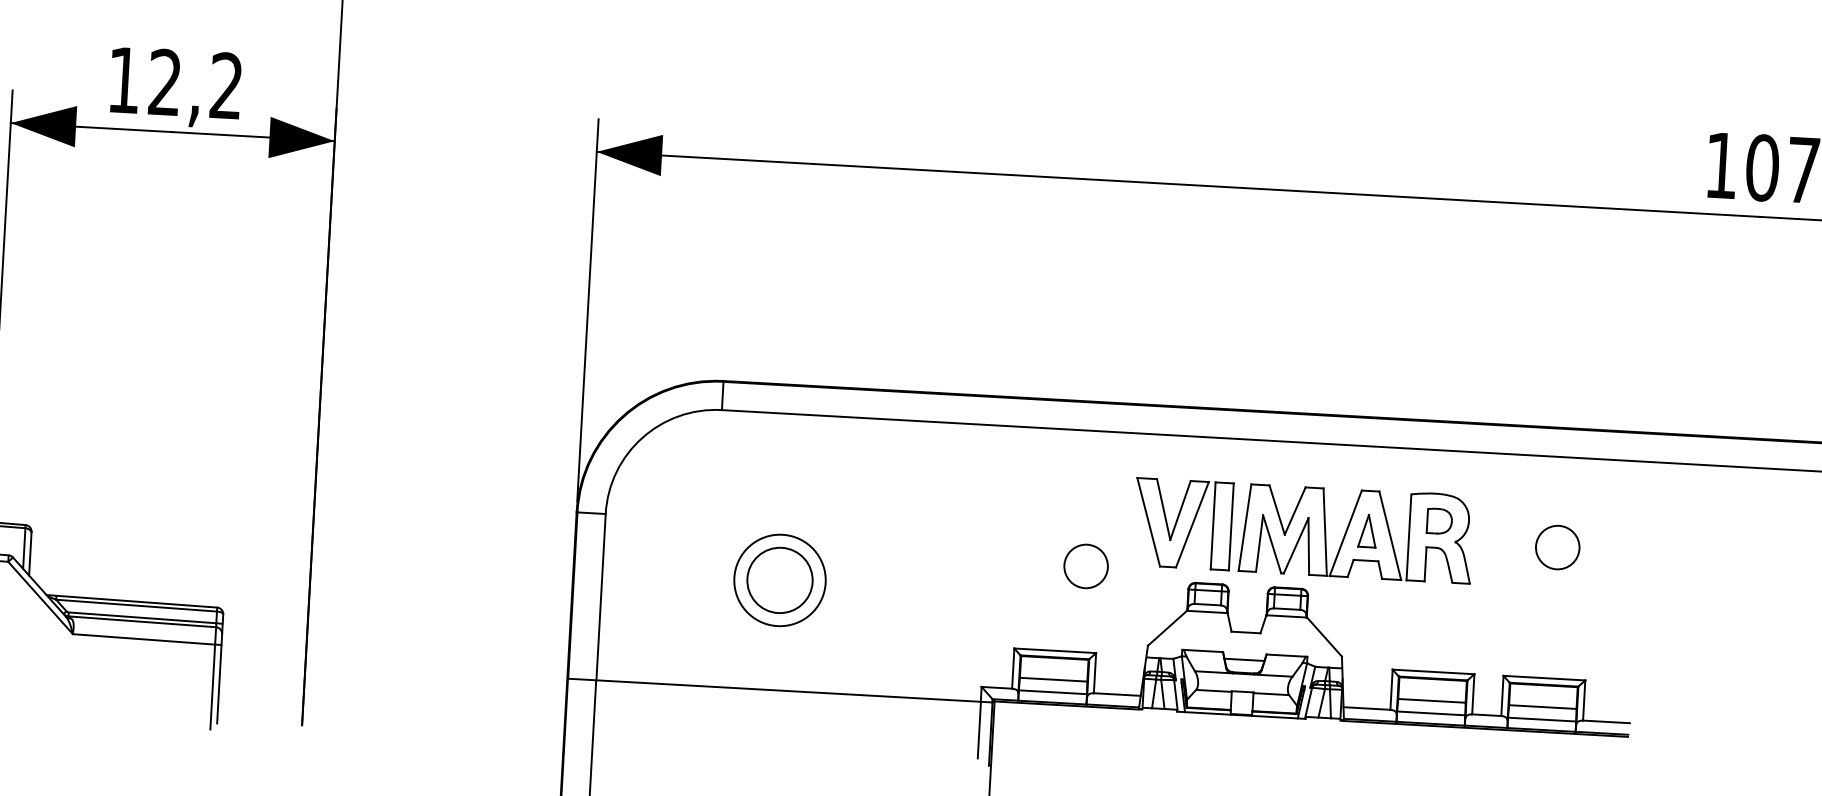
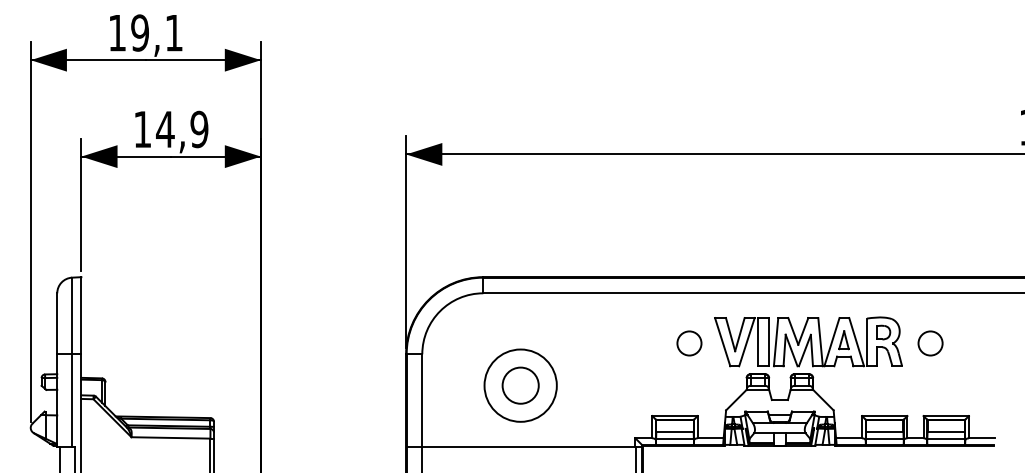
text: (195, 84) -> (182, 129), 12,2 -> 14,9
circle: (1557, 547) -> (930, 343), moved
circle: (1086, 566) -> (689, 343), moved
circle: (779, 580) -> (520, 385), size x1.43

